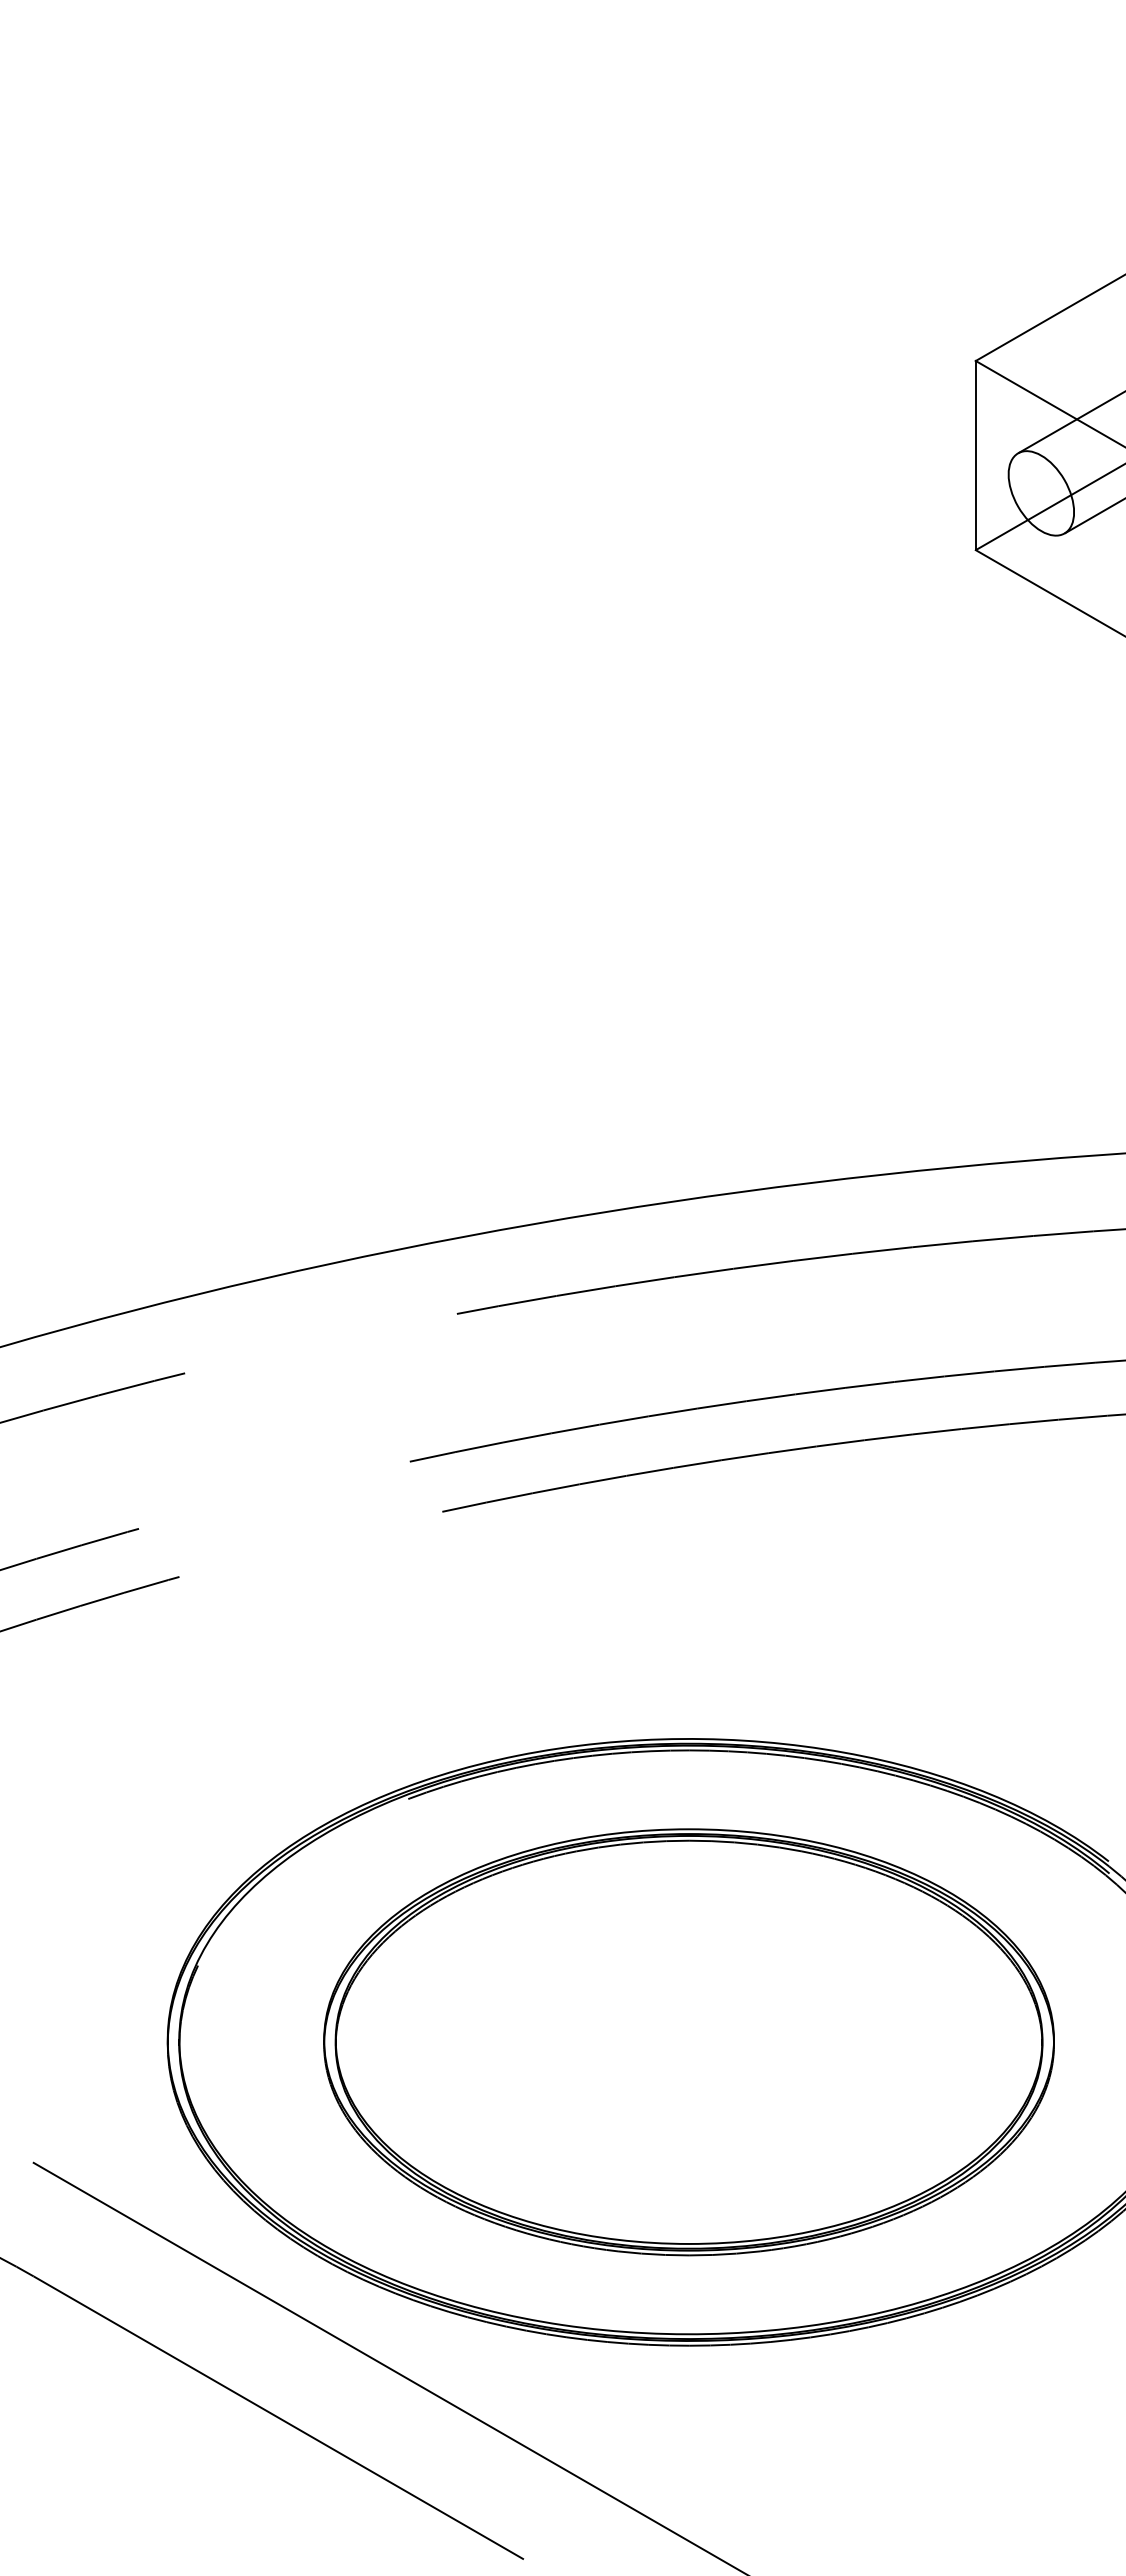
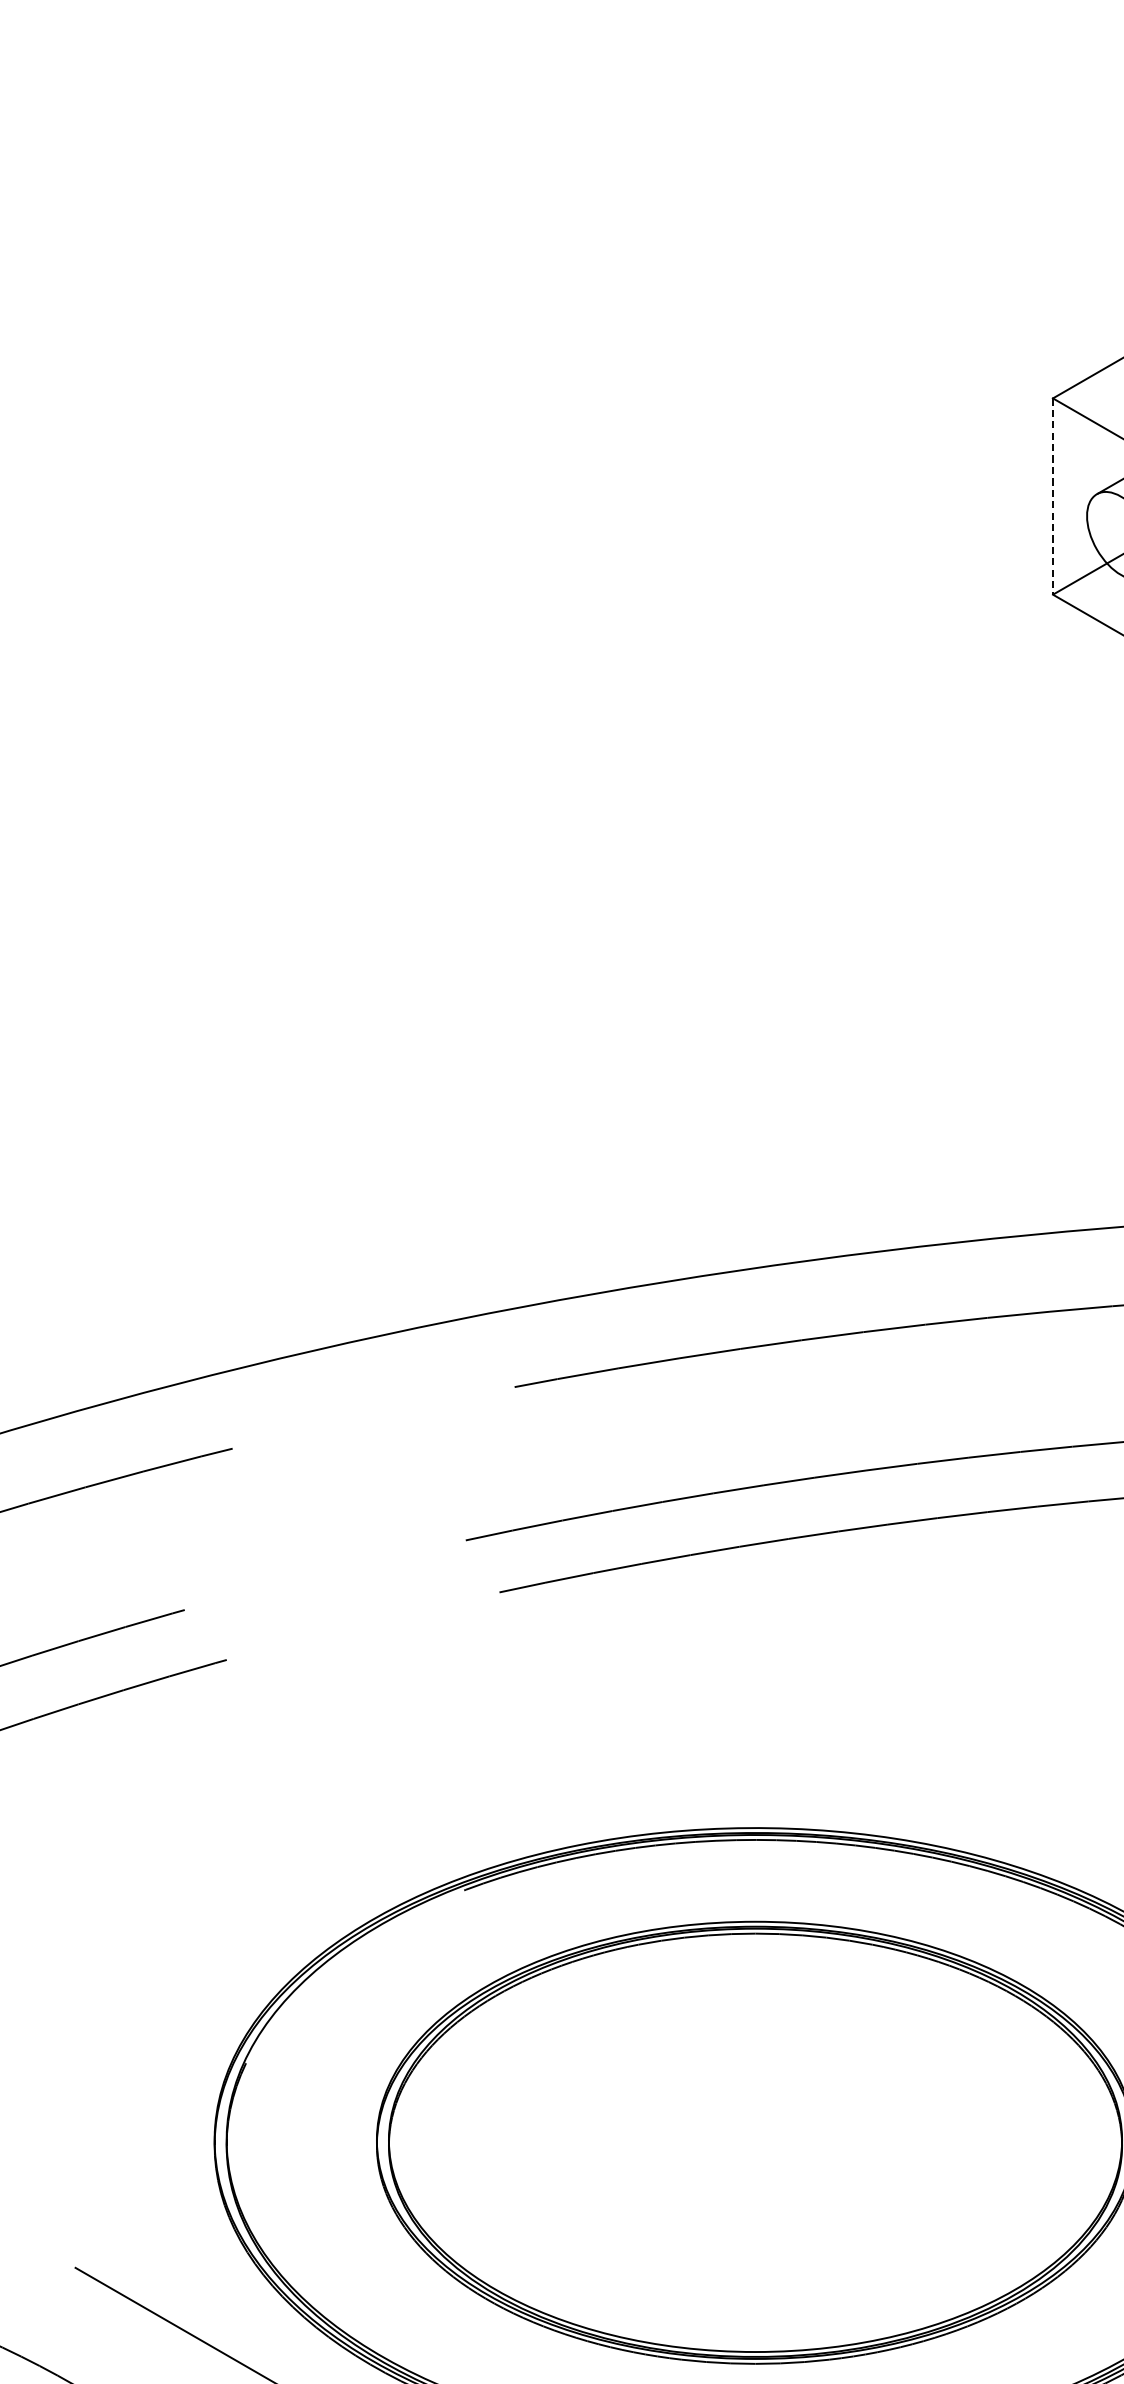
line: (975, 455) -> (1052, 496), solid -> dashed

